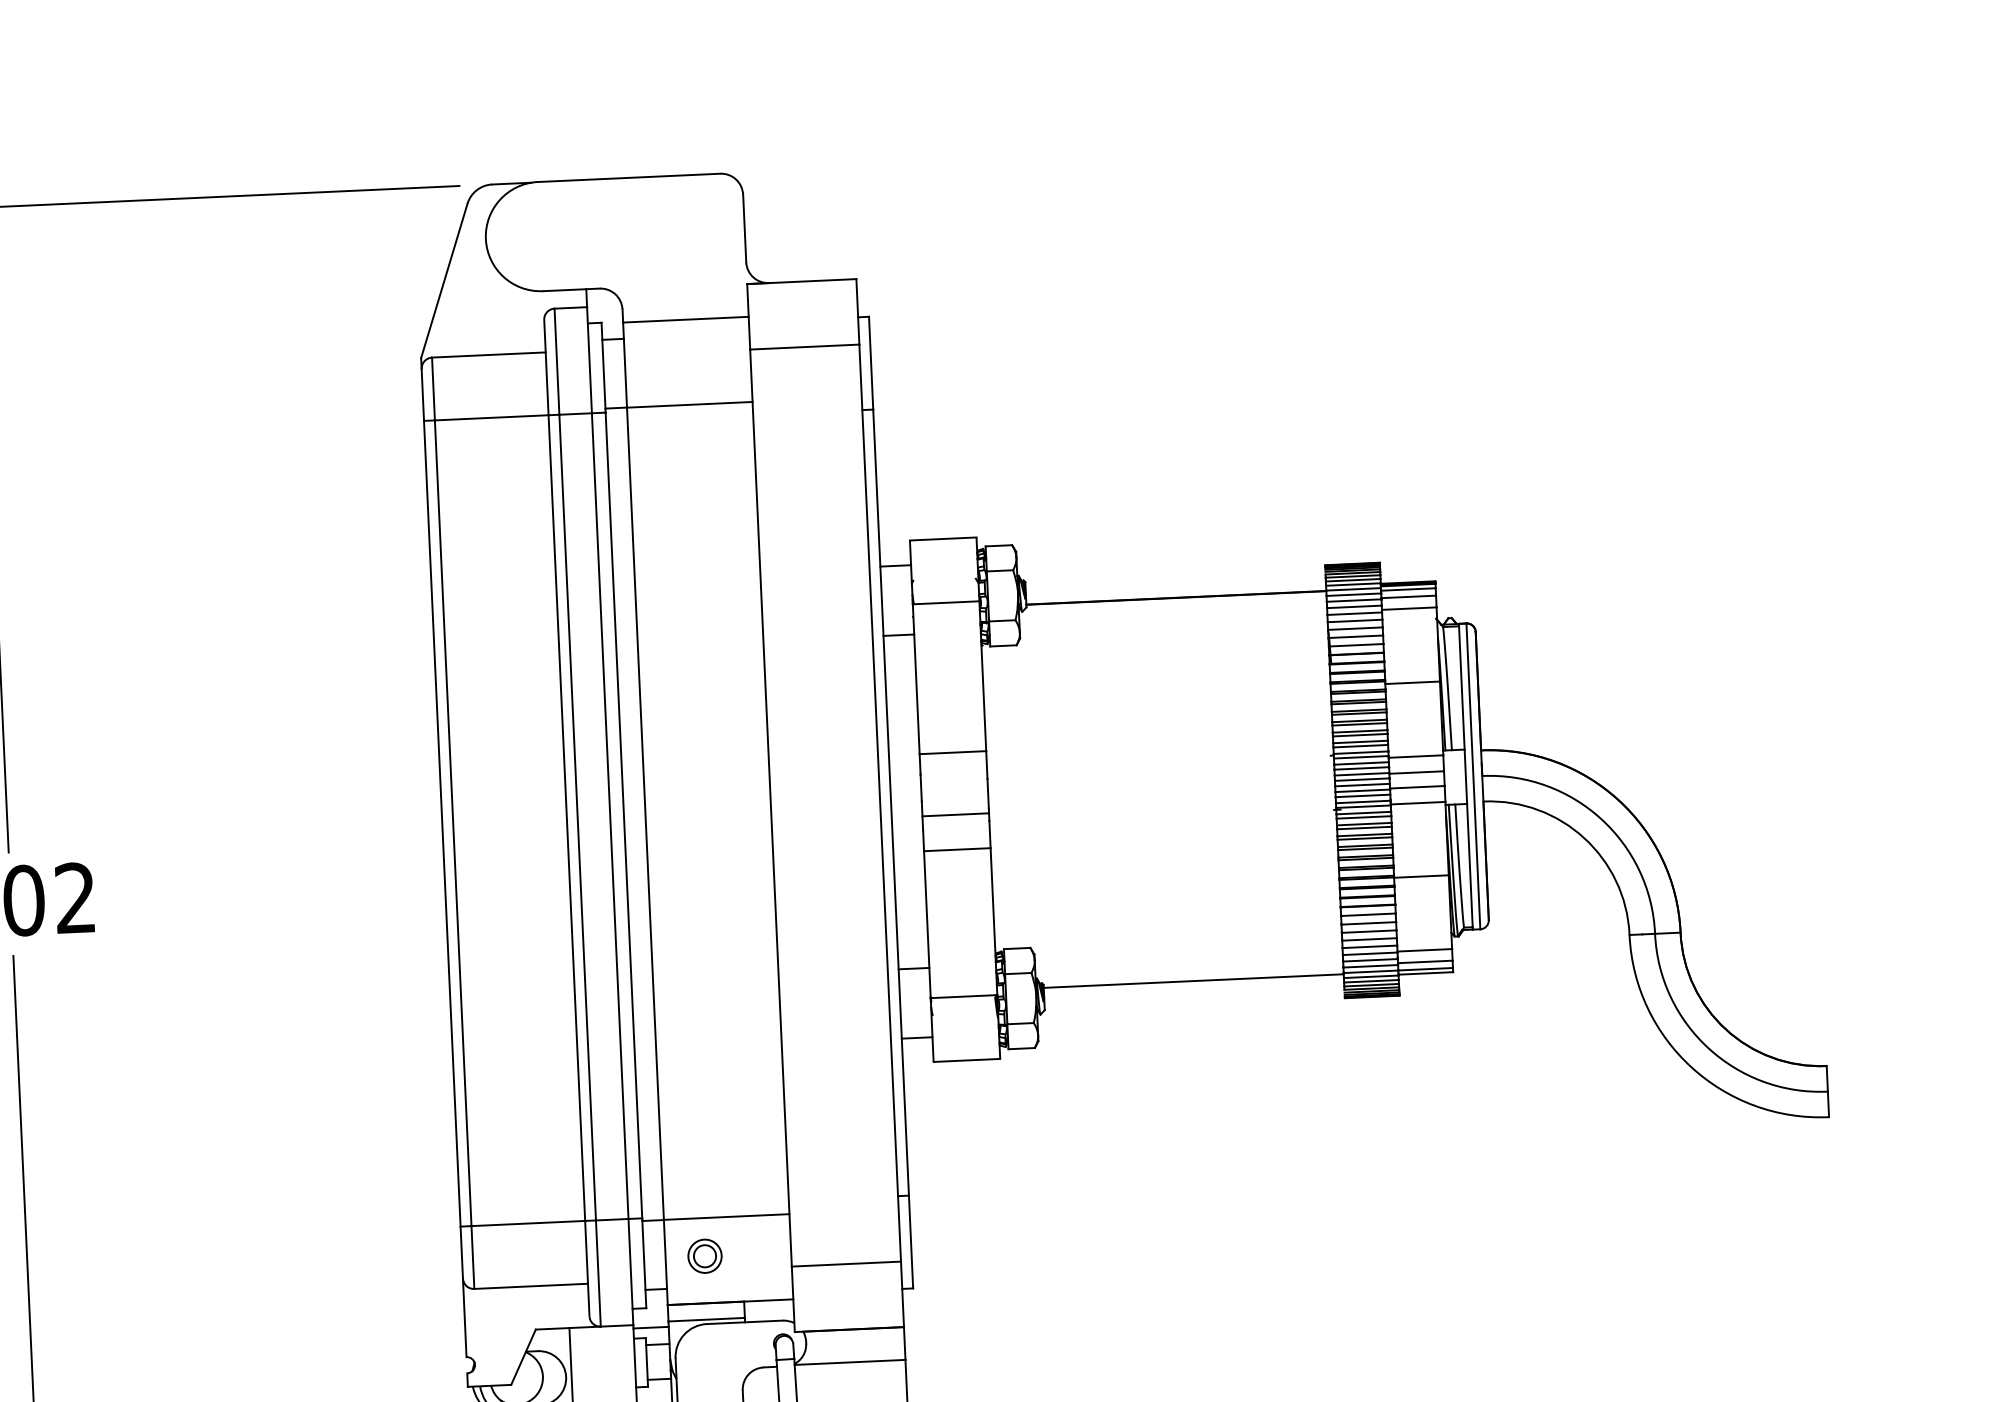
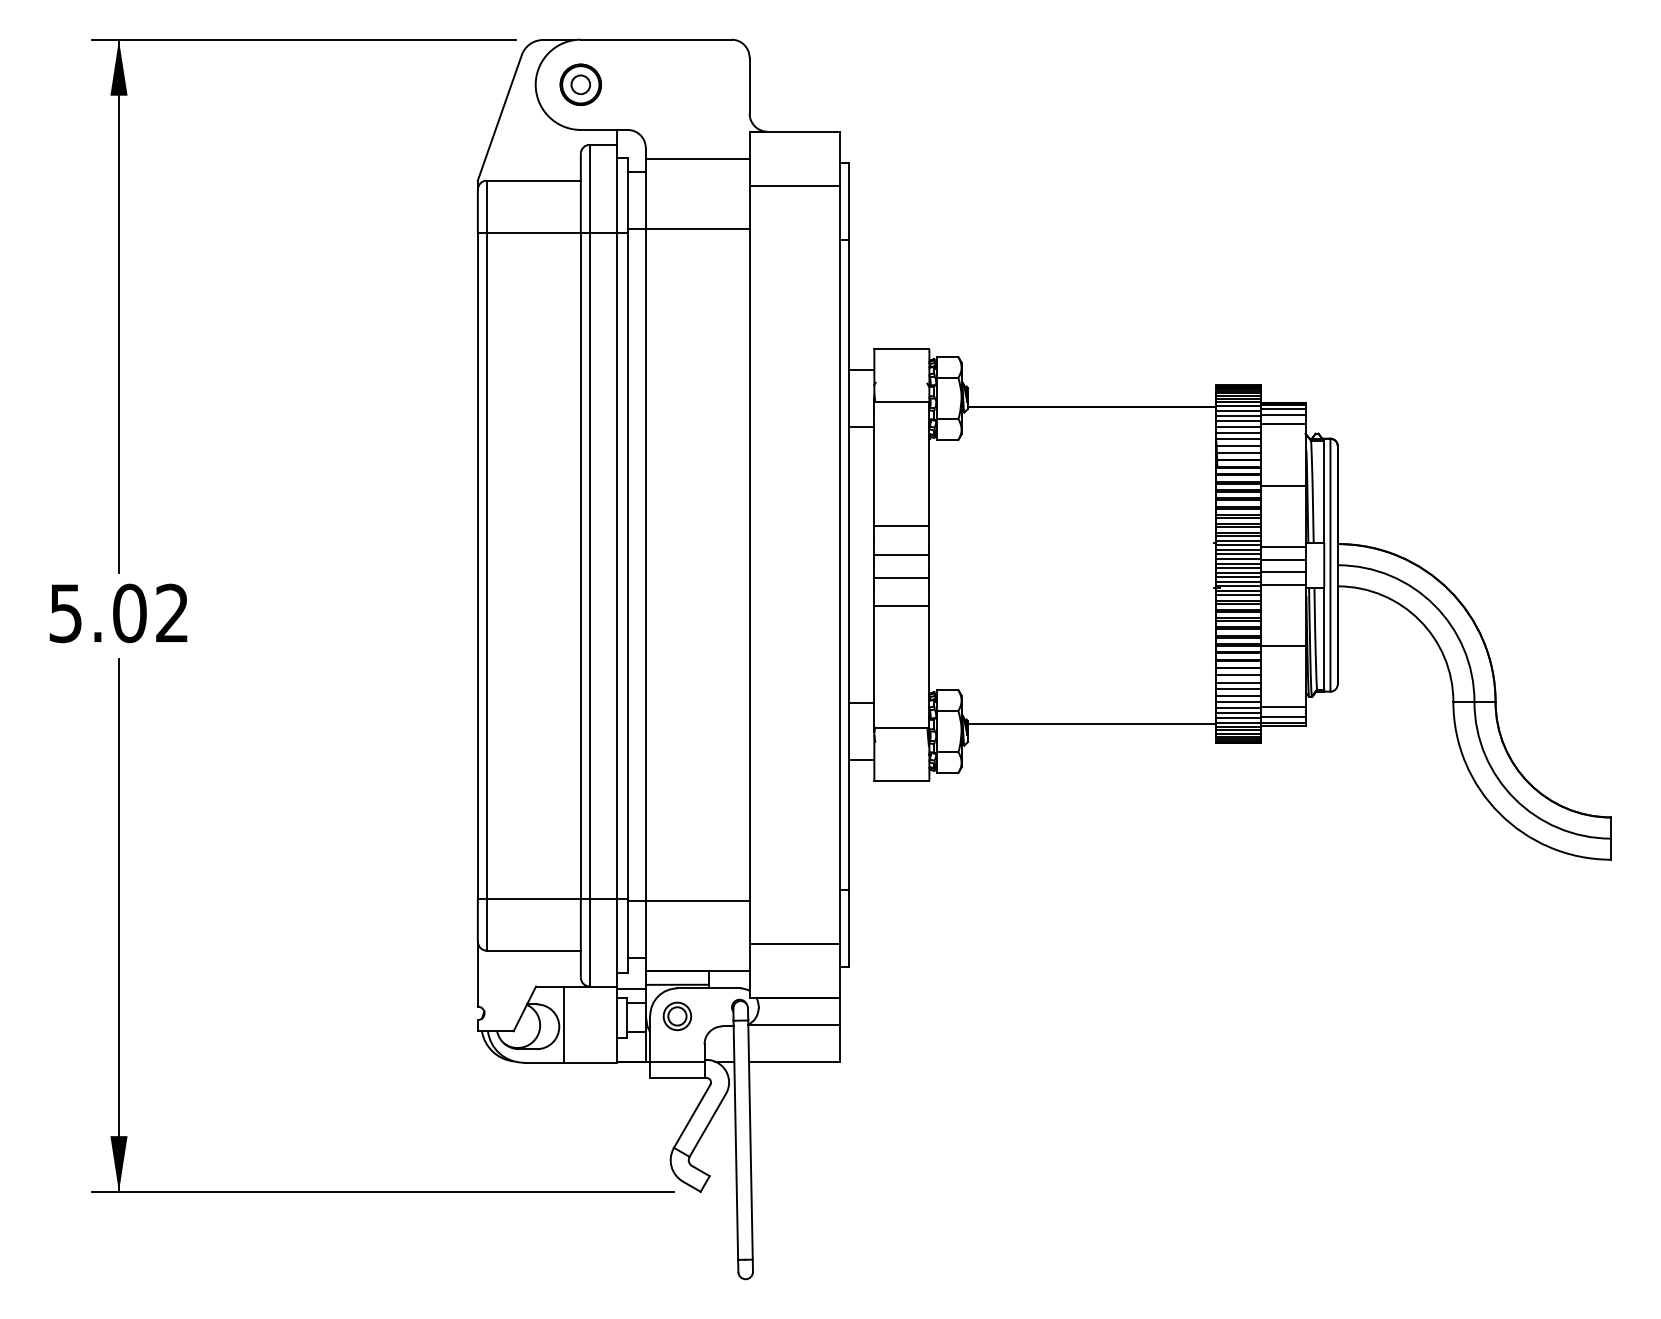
part: (540, 236) -> (580, 84), added
line: (954, 788) -> (901, 555), added
part: (705, 1256) -> (677, 1016), moved

